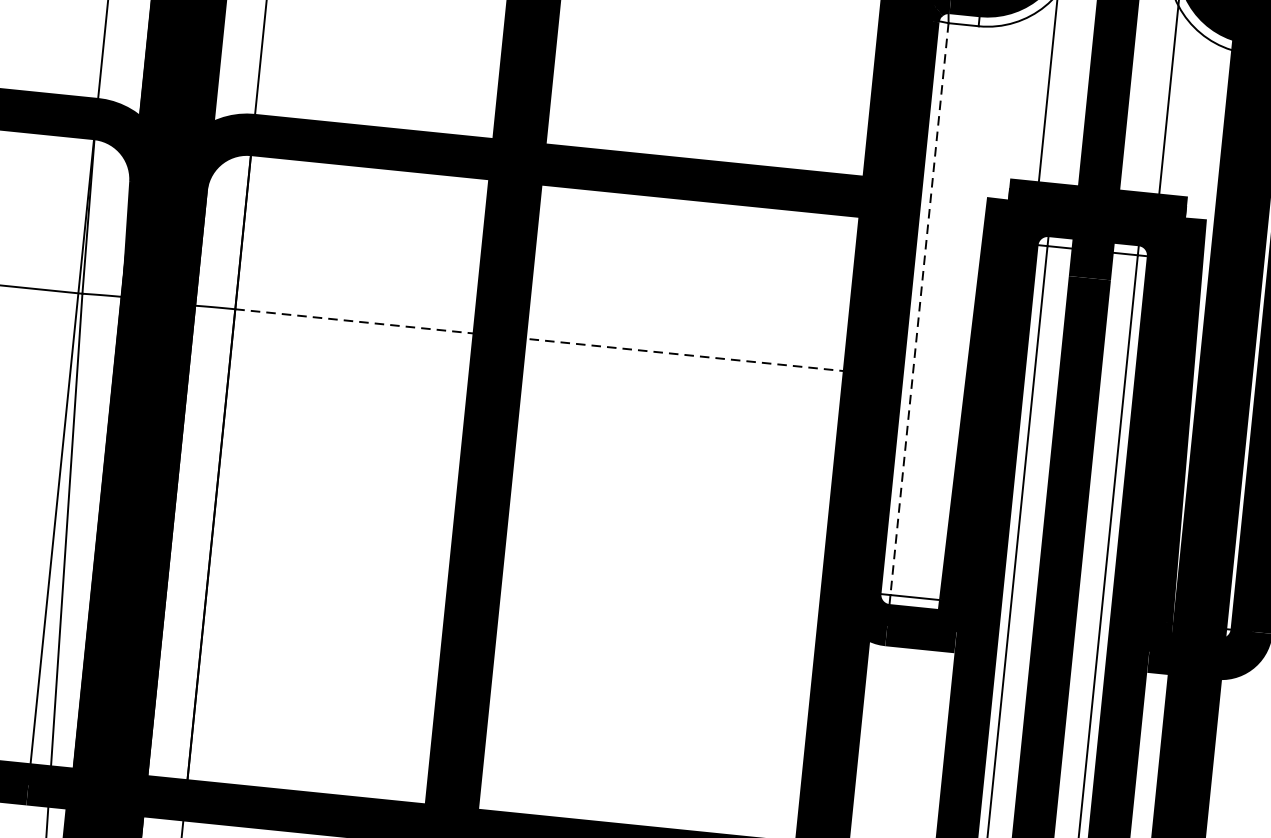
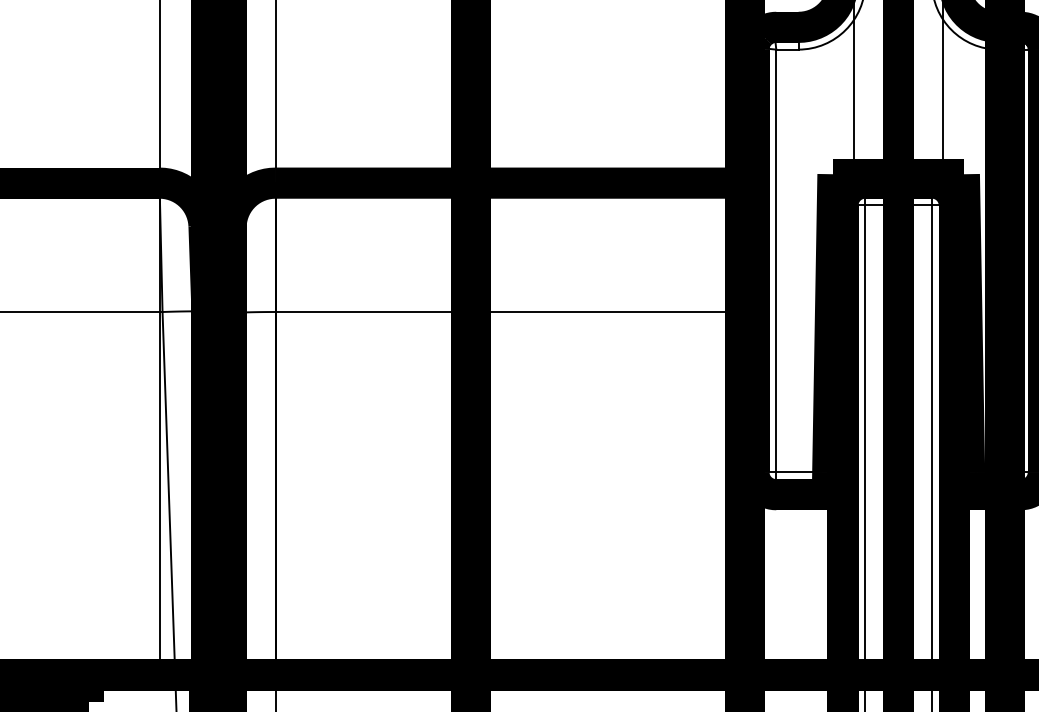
line: (919, 309) -> (776, 261), dashed -> solid
line: (559, 342) -> (515, 312), dashed -> solid

